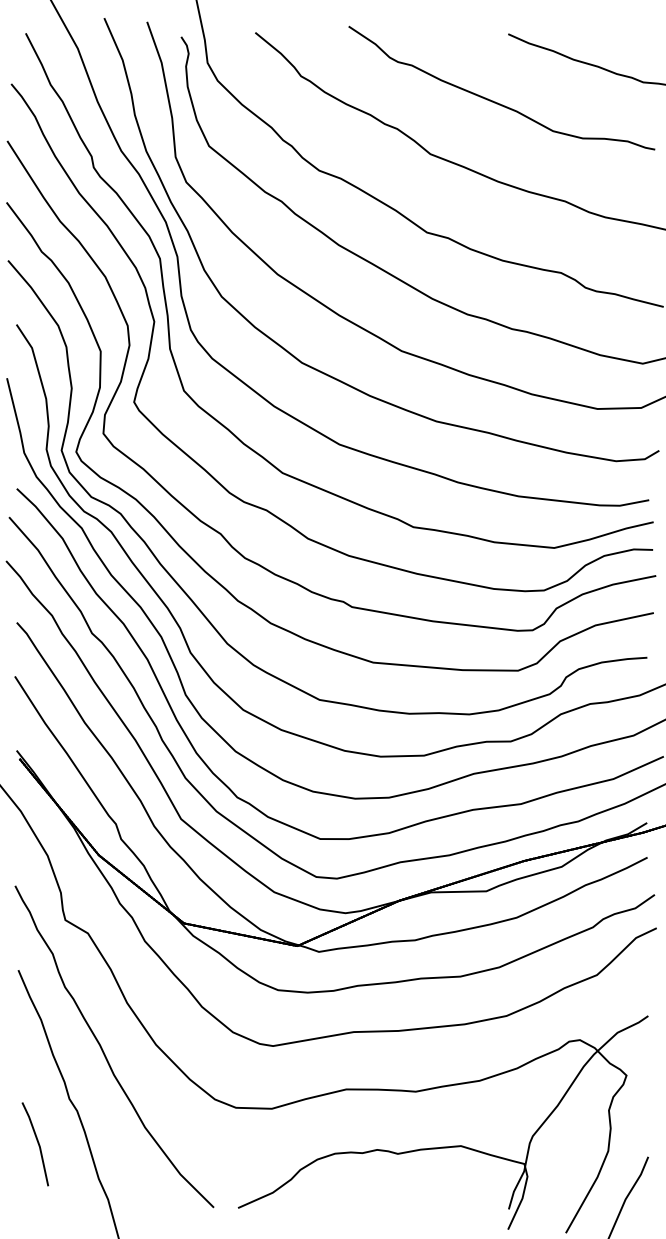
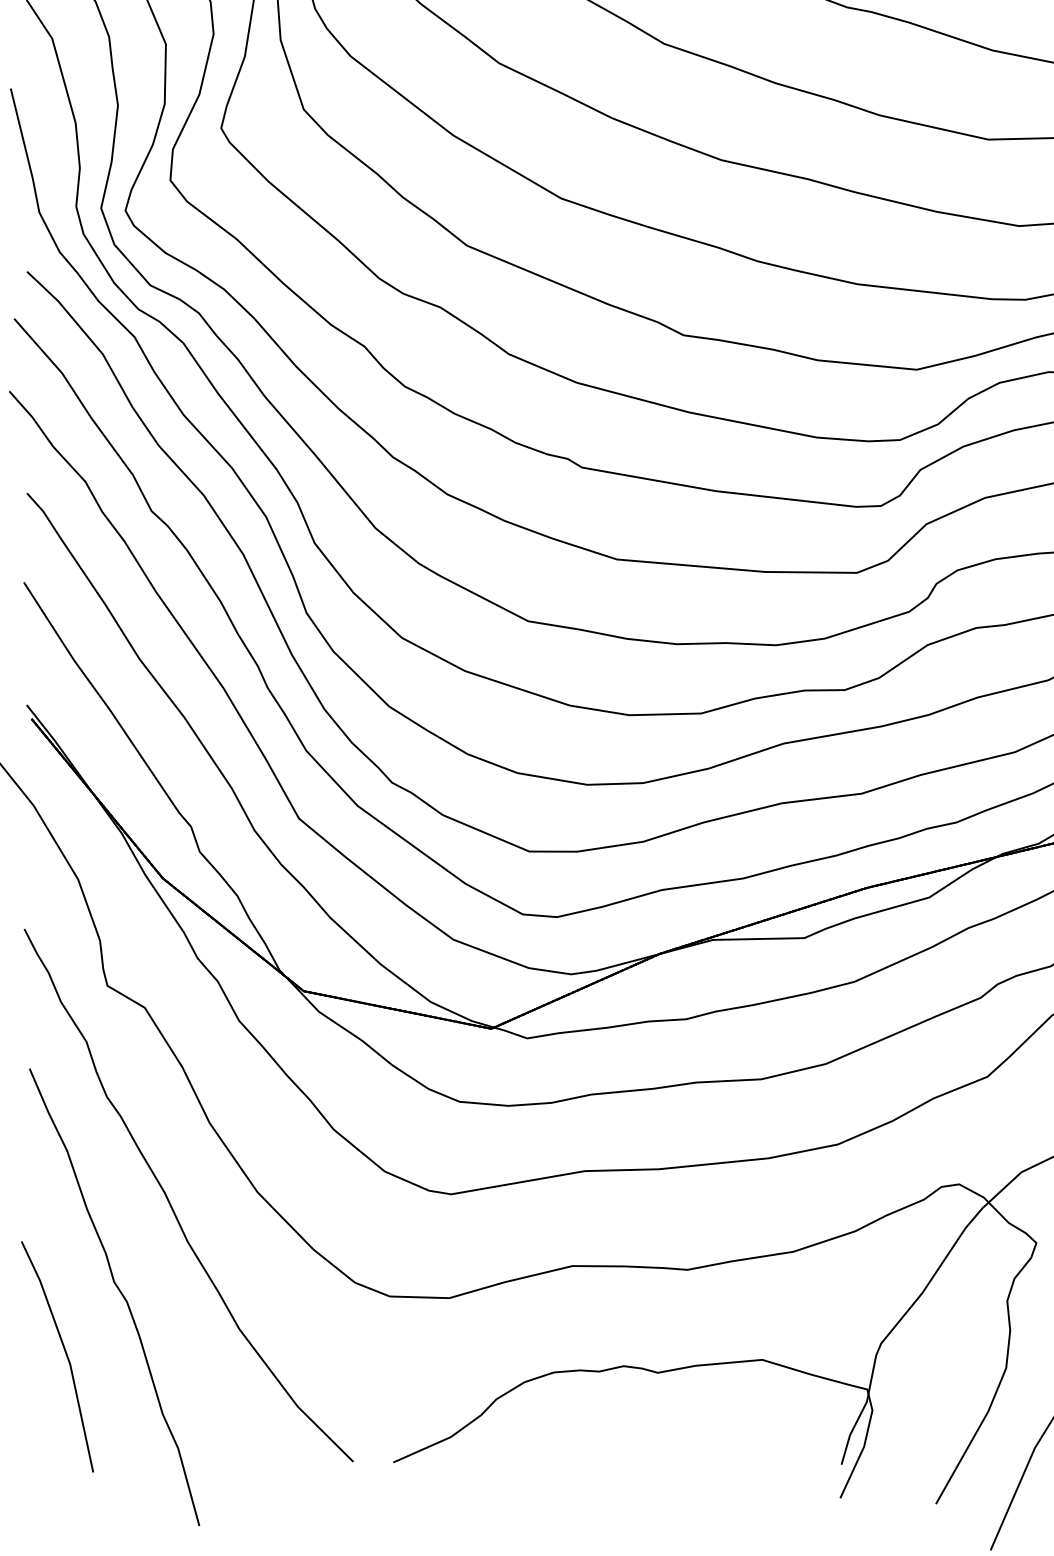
part: (35, 1144) -> (57, 1357), size x1.67

